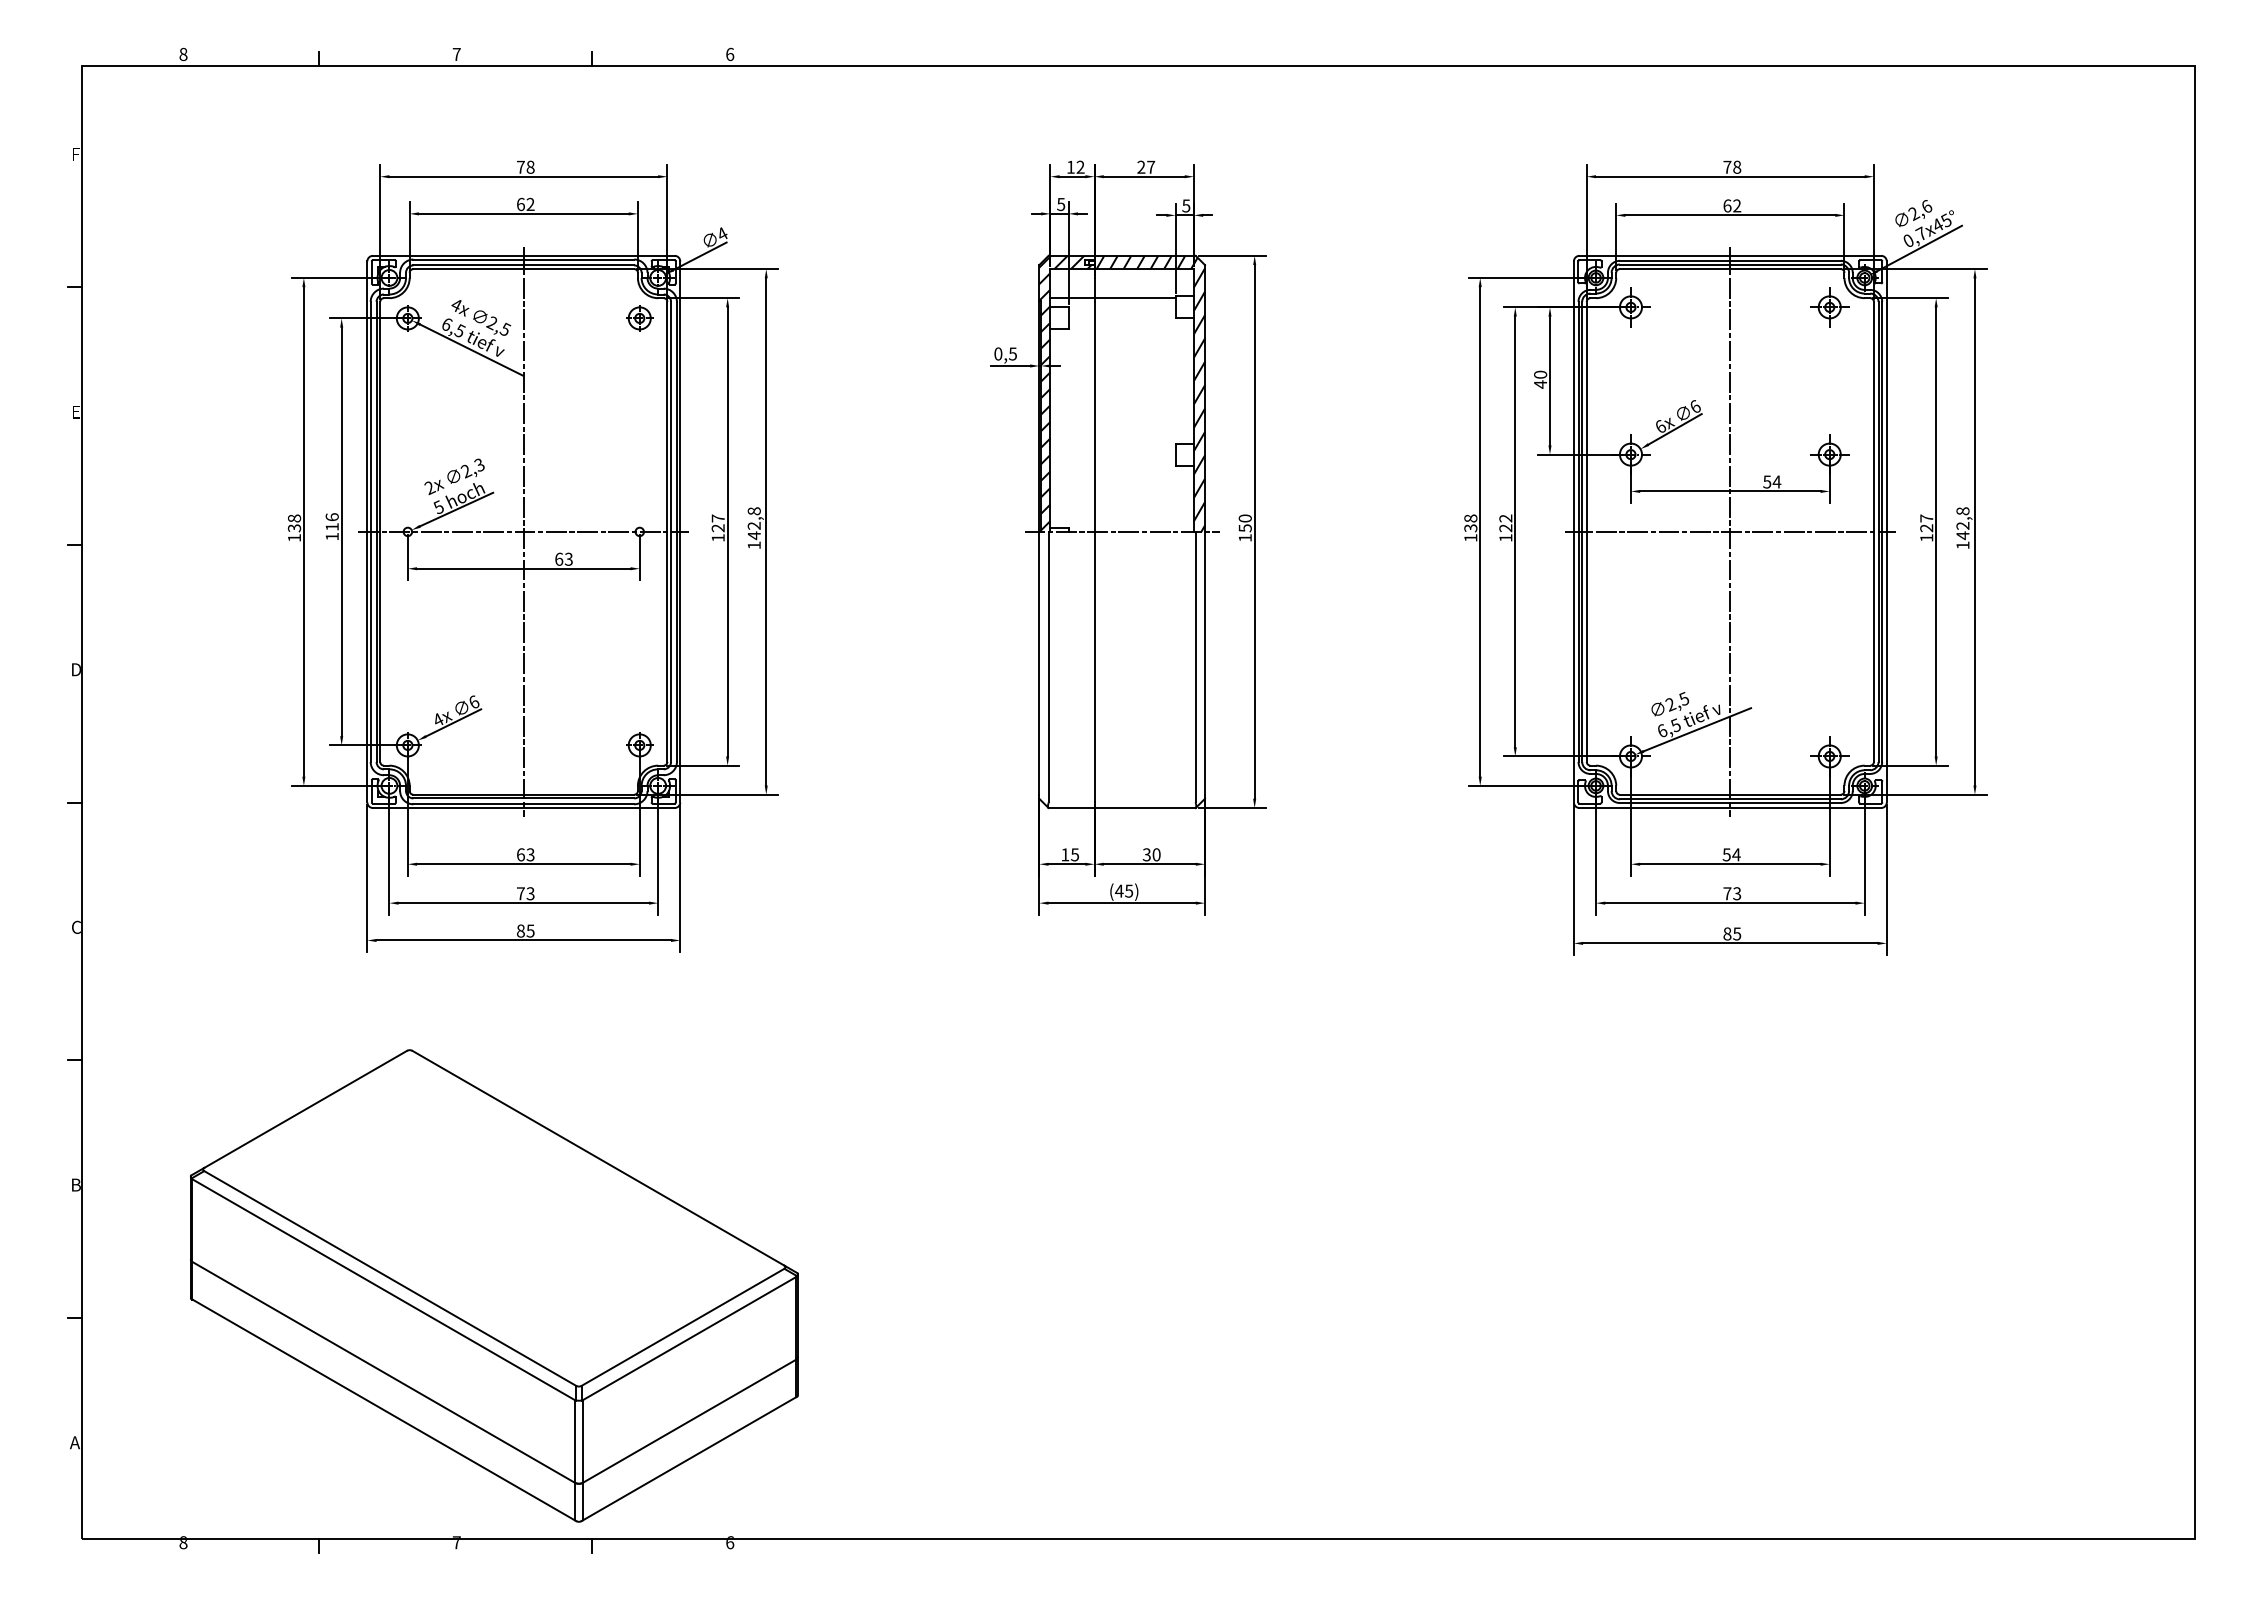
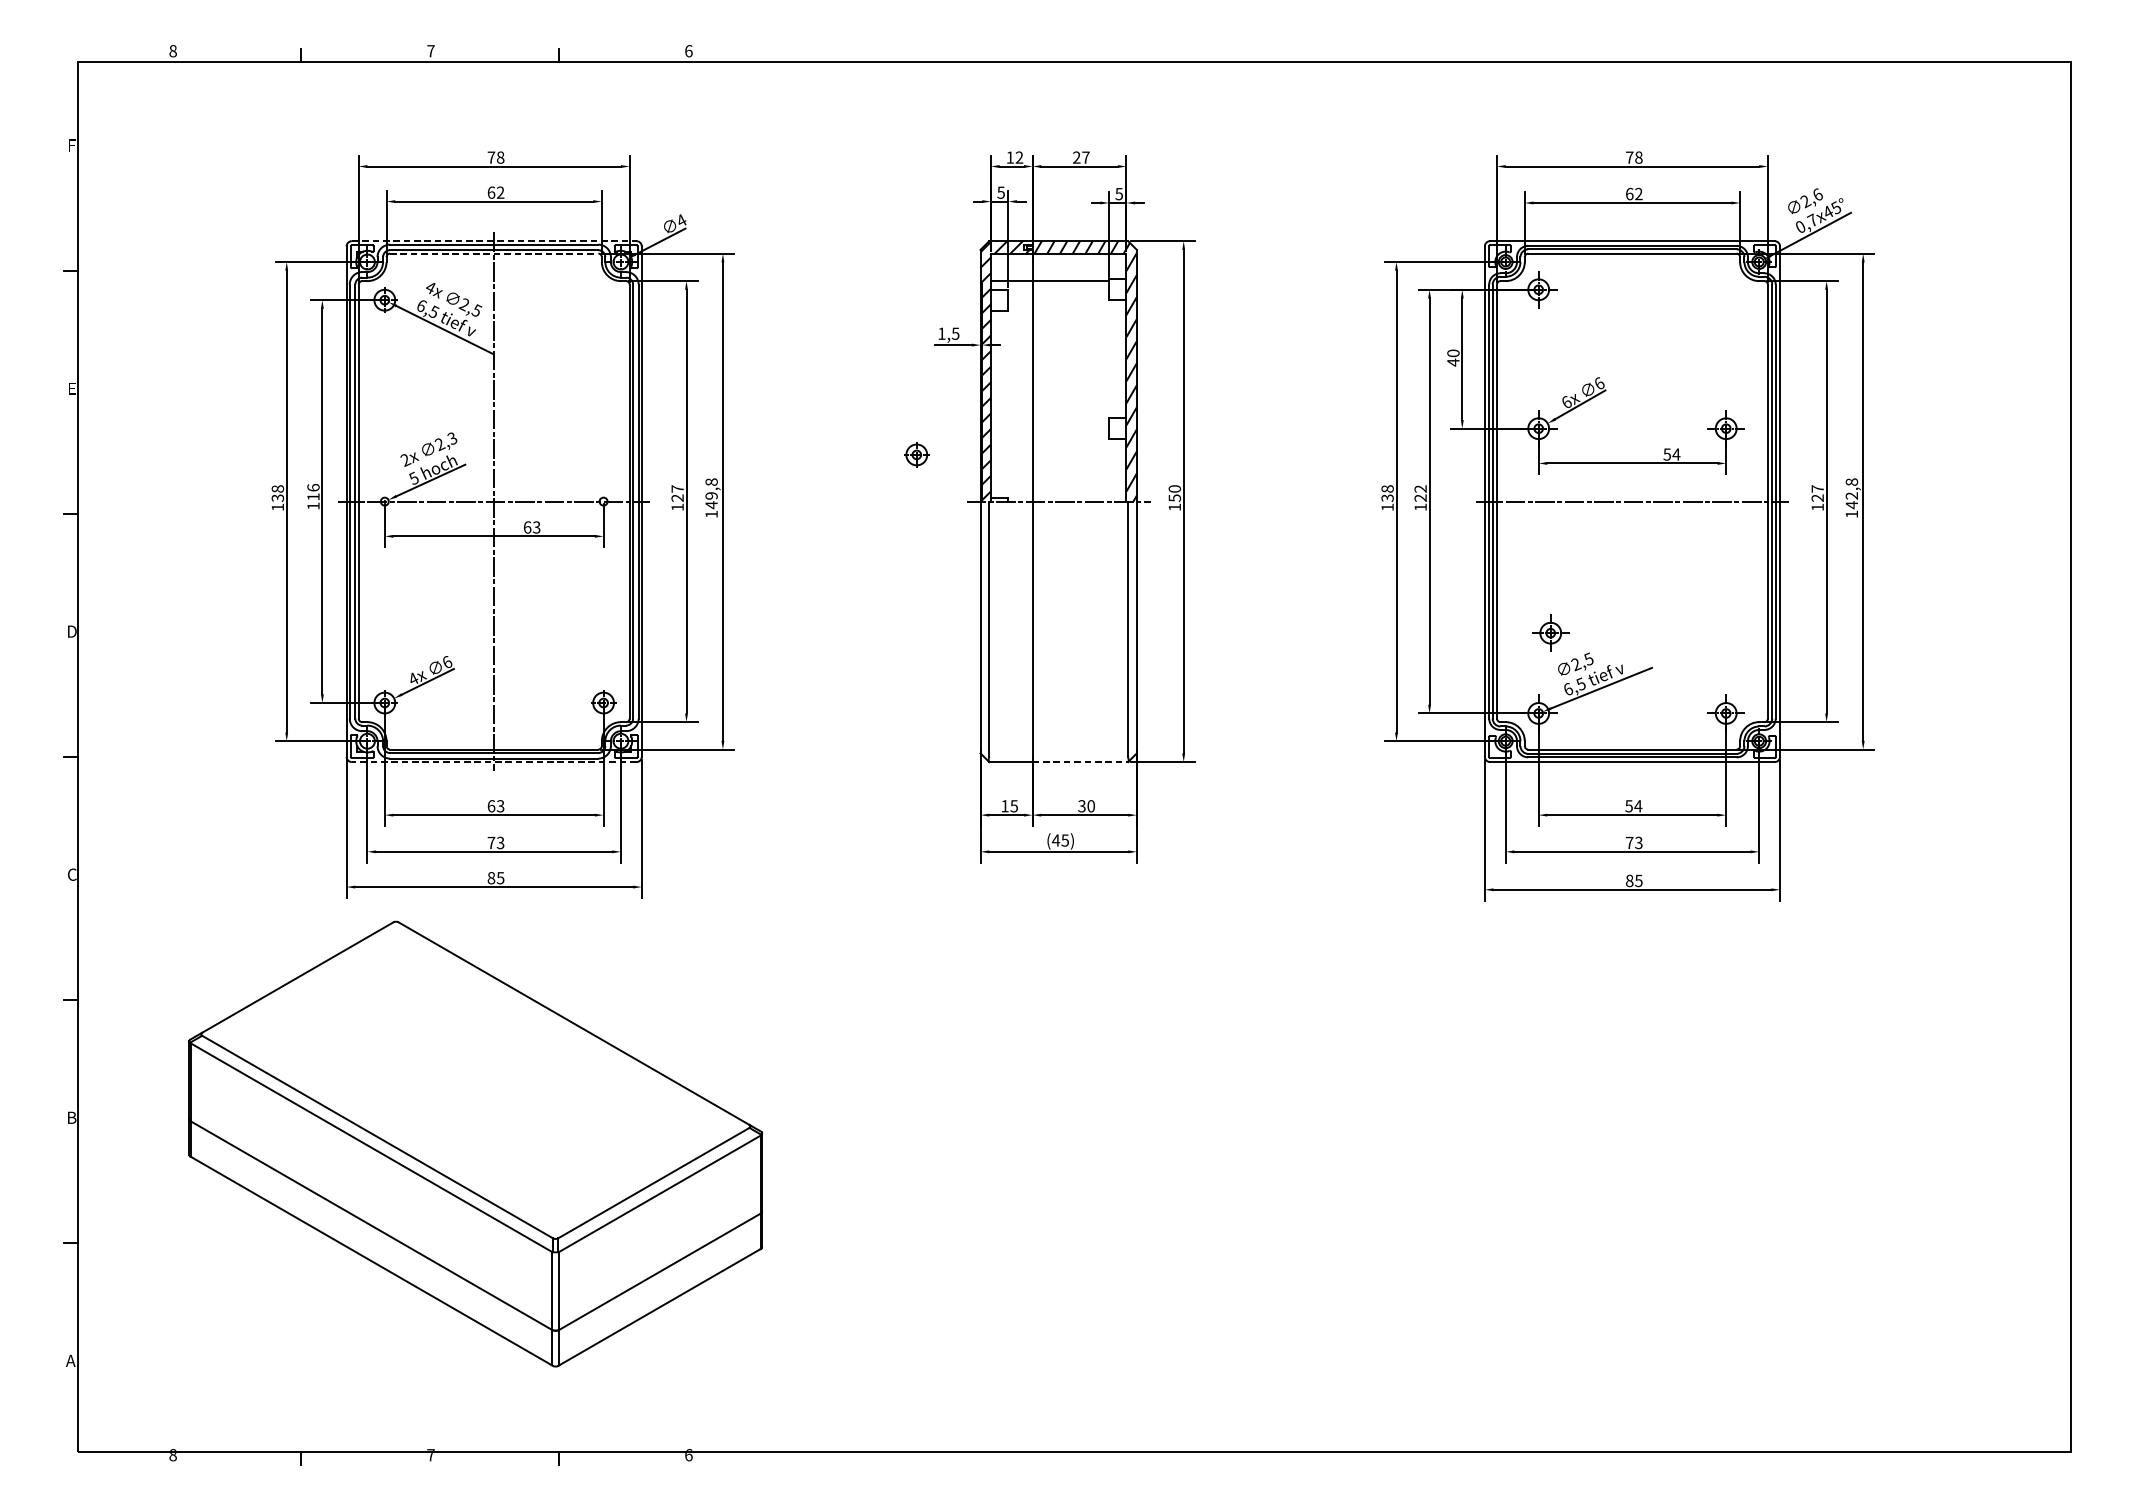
line: (523, 255) -> (493, 240), solid -> dashed
line: (524, 269) -> (494, 254), solid -> dashed
part: (1829, 307) -> (1550, 633), moved
part: (639, 318) -> (916, 454), moved
text: (998, 353) -> (942, 333), 0,5 -> 1,5
text: (754, 525) -> (711, 495), 142,8 -> 149,8
line: (1730, 531) -> (1632, 501), removed
line: (523, 808) -> (493, 762), solid -> dashed
line: (1145, 808) -> (1080, 762), solid -> dashed
part: (494, 1285) -> (475, 1143), moved

